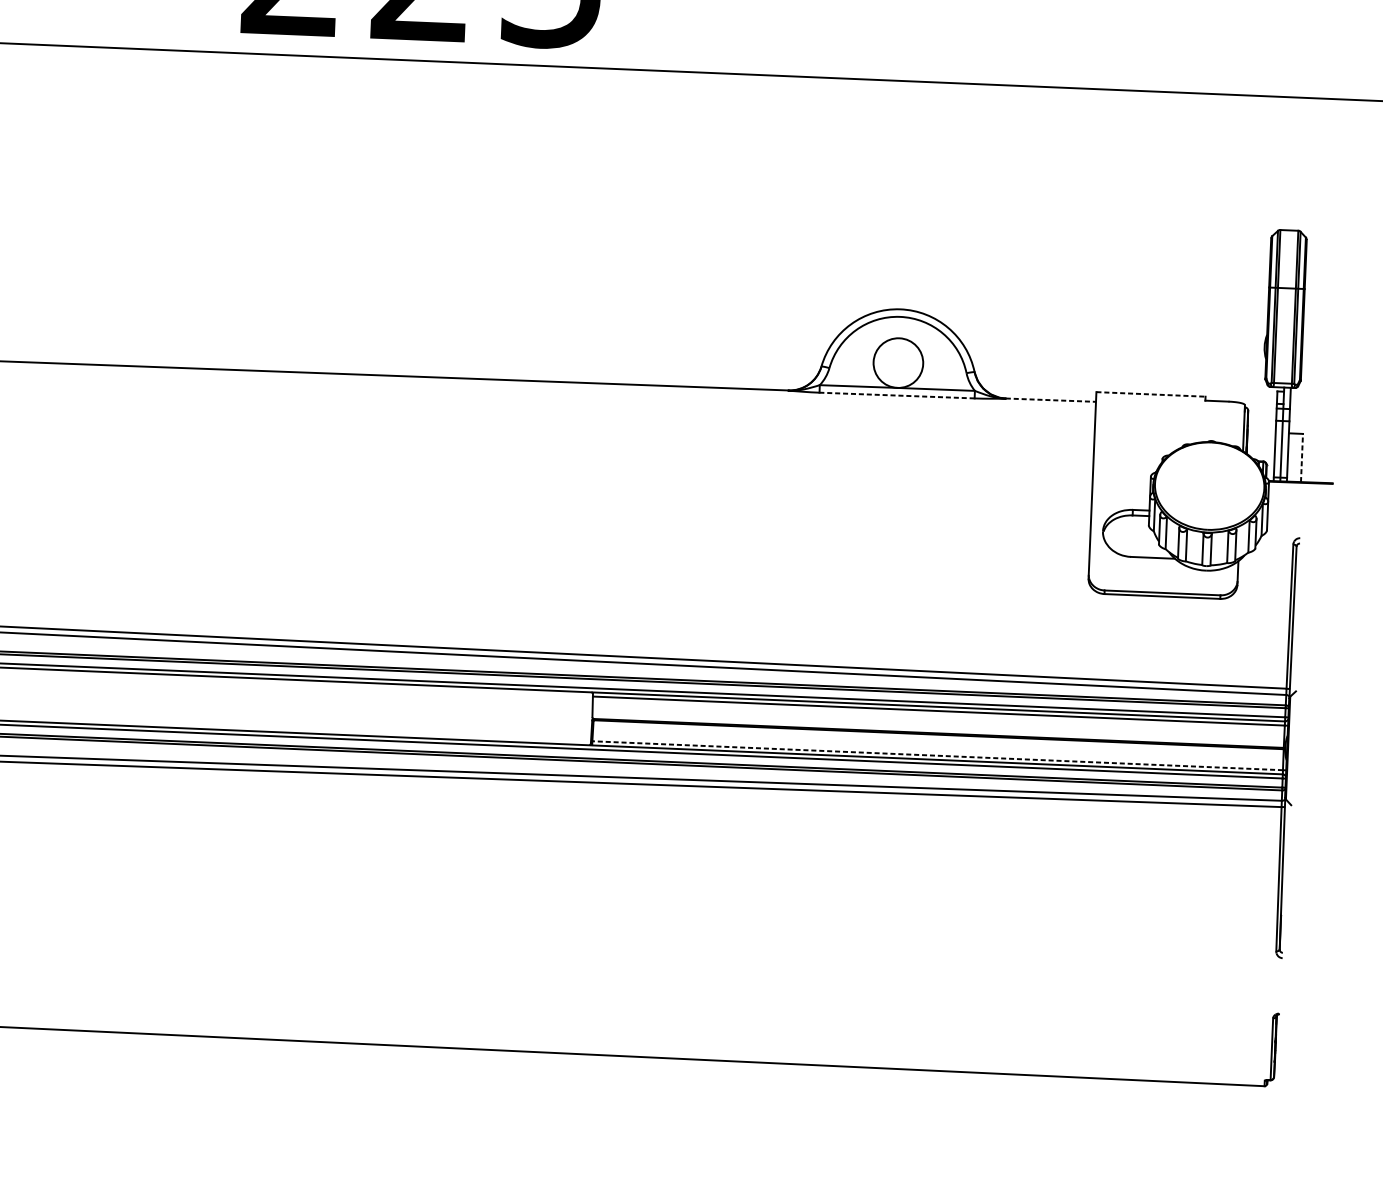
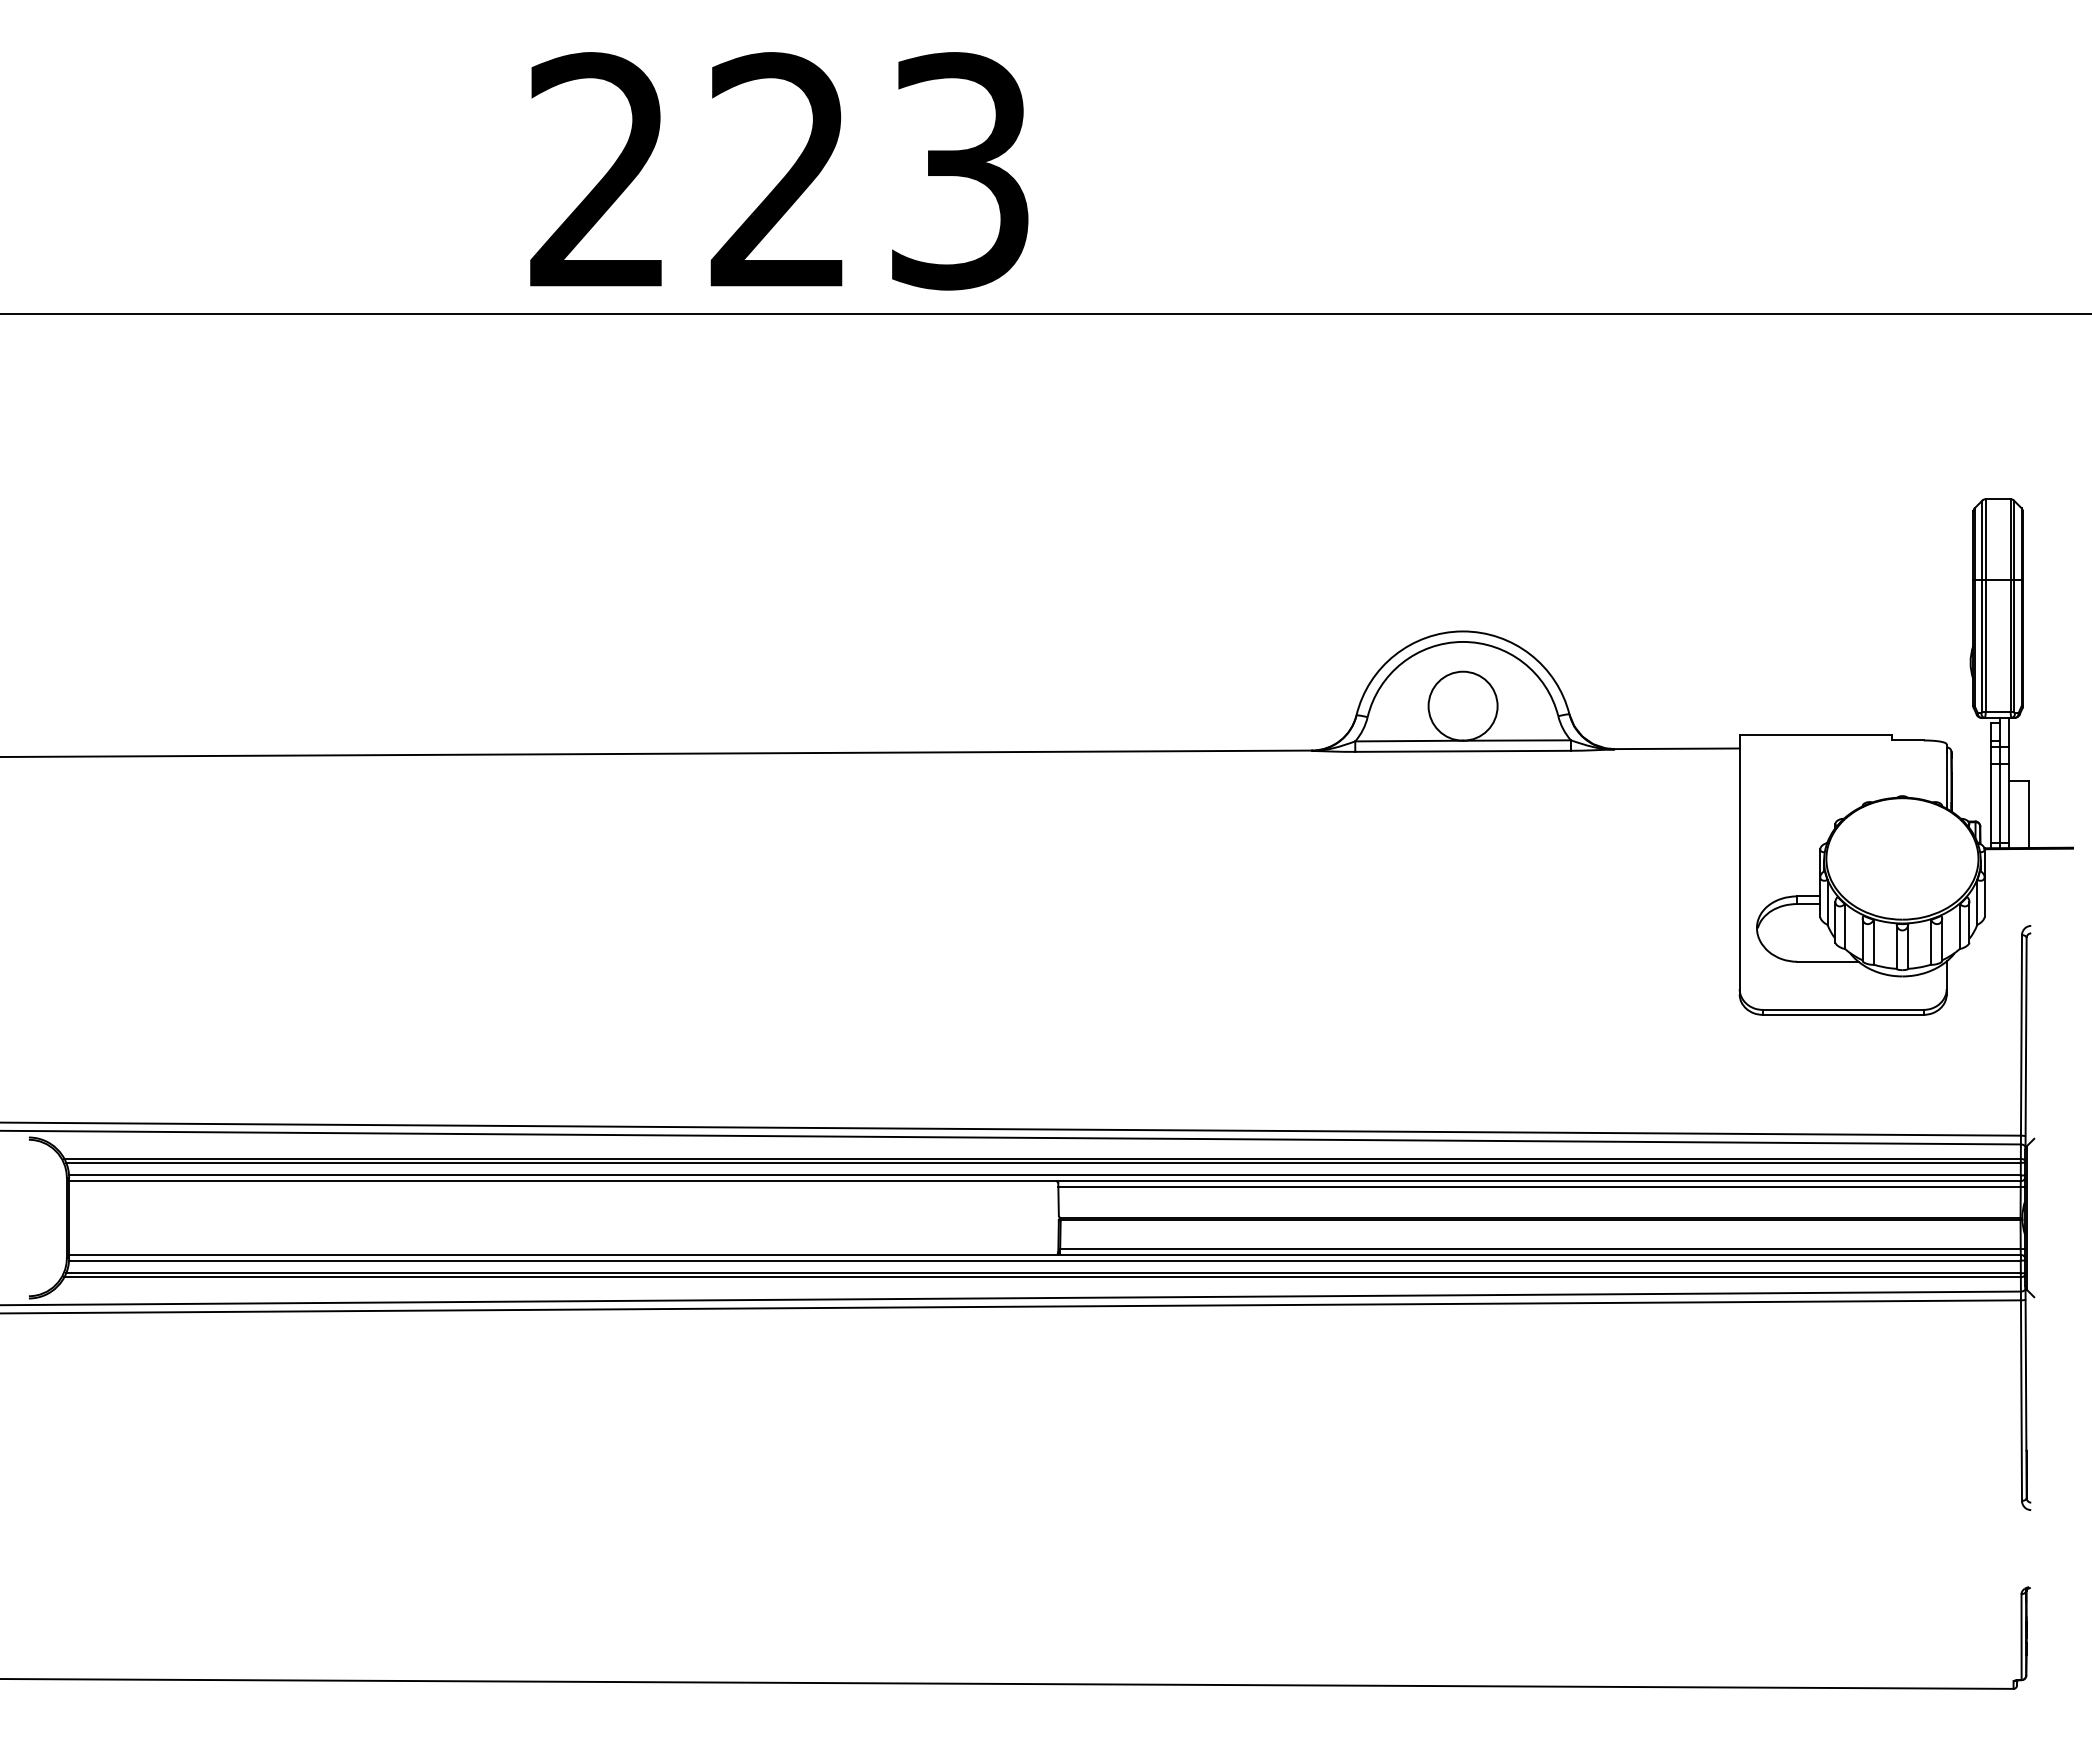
line: (1150, 394) -> (1815, 734), dashed -> solid
line: (897, 395) -> (1463, 751), dashed -> solid
line: (1050, 399) -> (1676, 748), dashed -> solid
line: (1301, 458) -> (2028, 814), dashed -> solid
line: (936, 756) -> (1539, 1249), dashed -> solid

